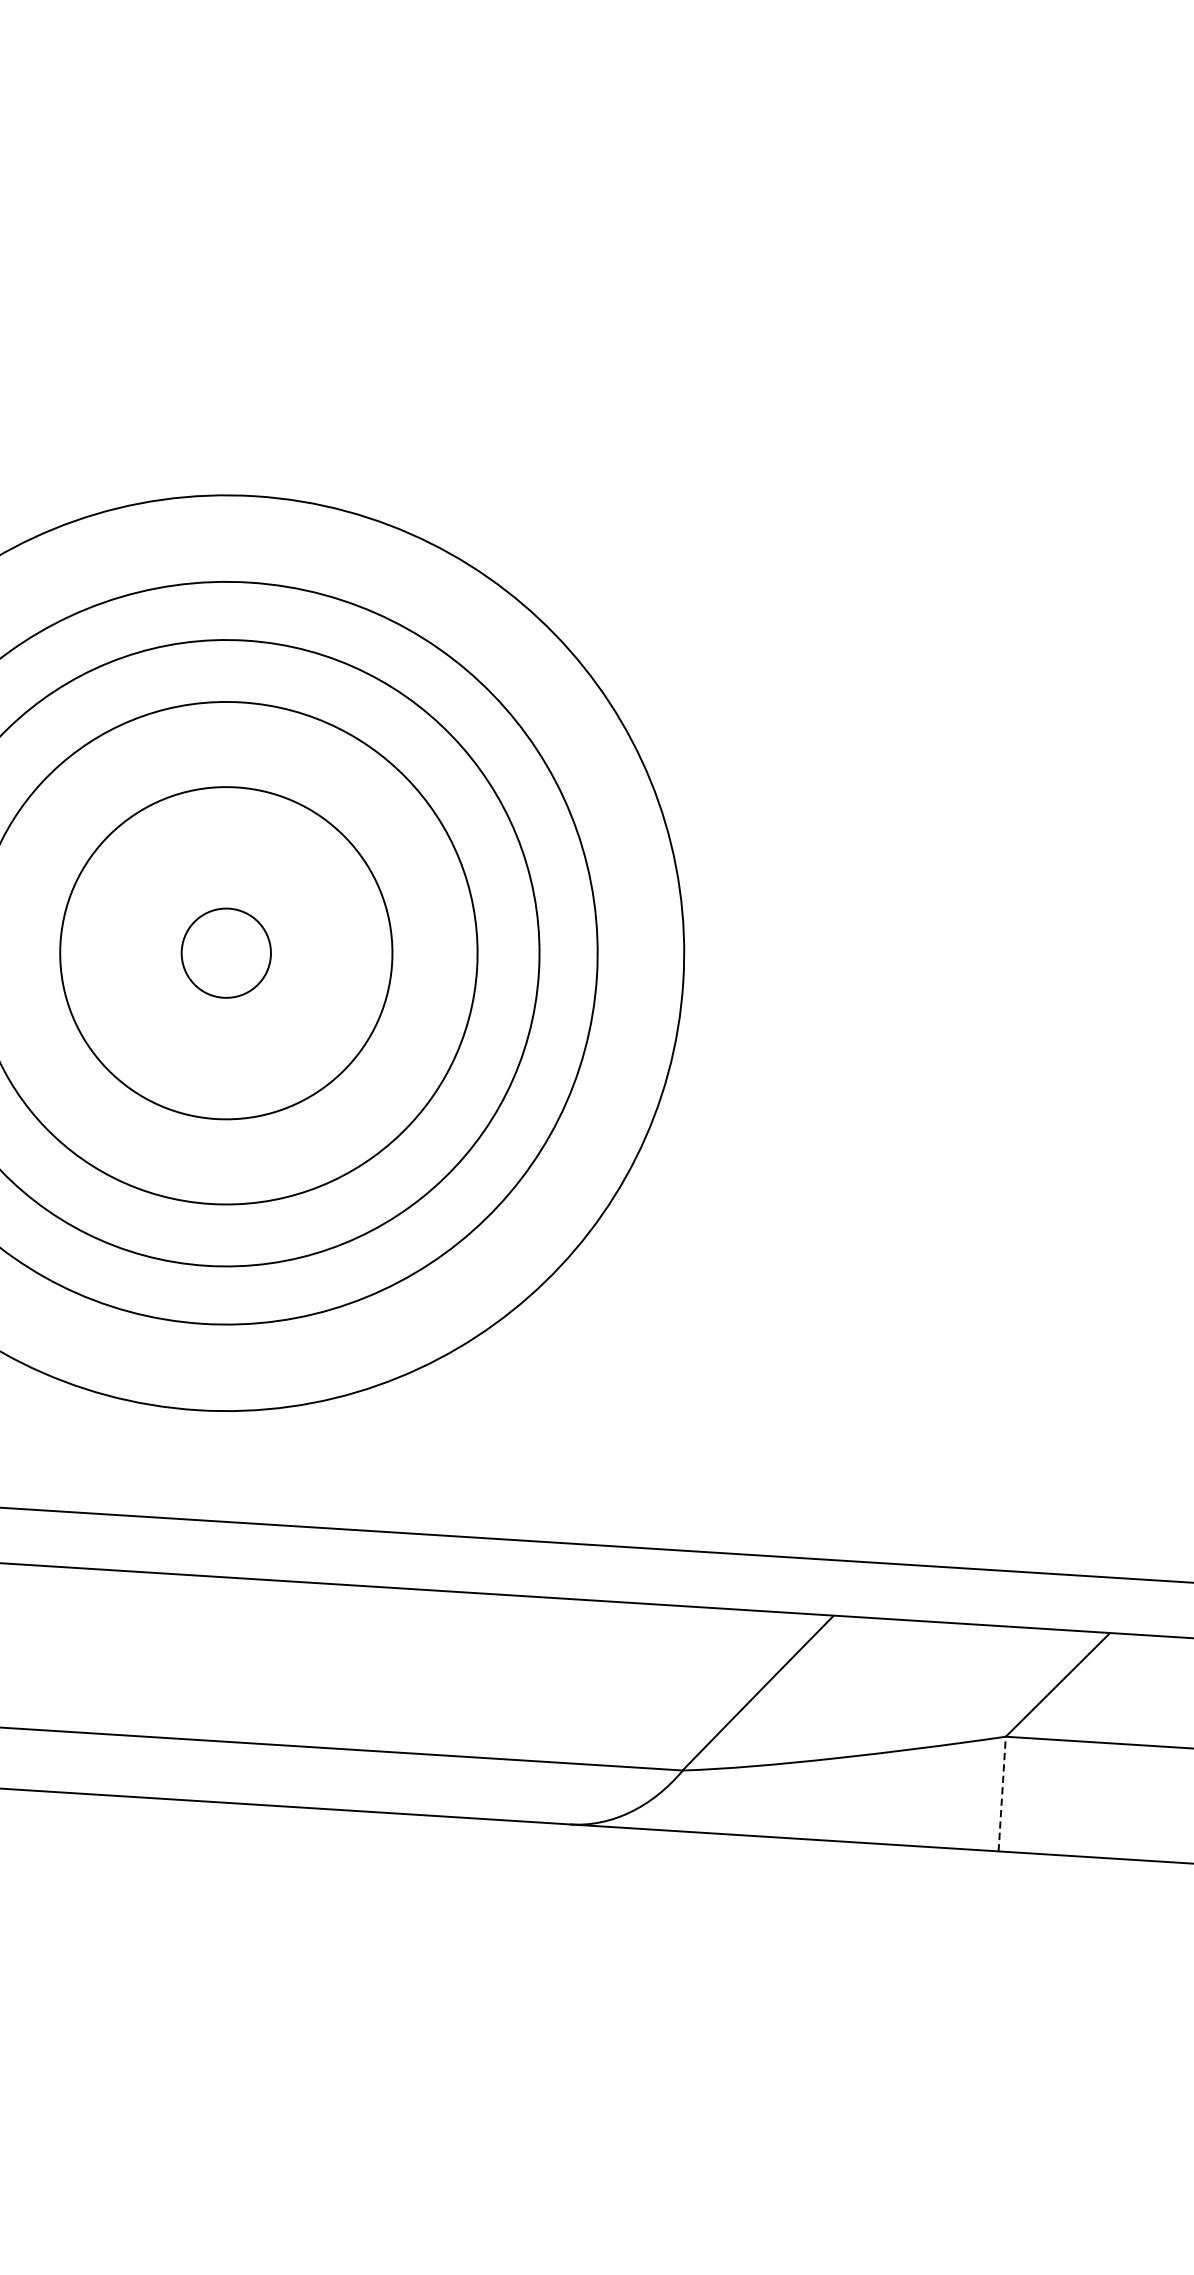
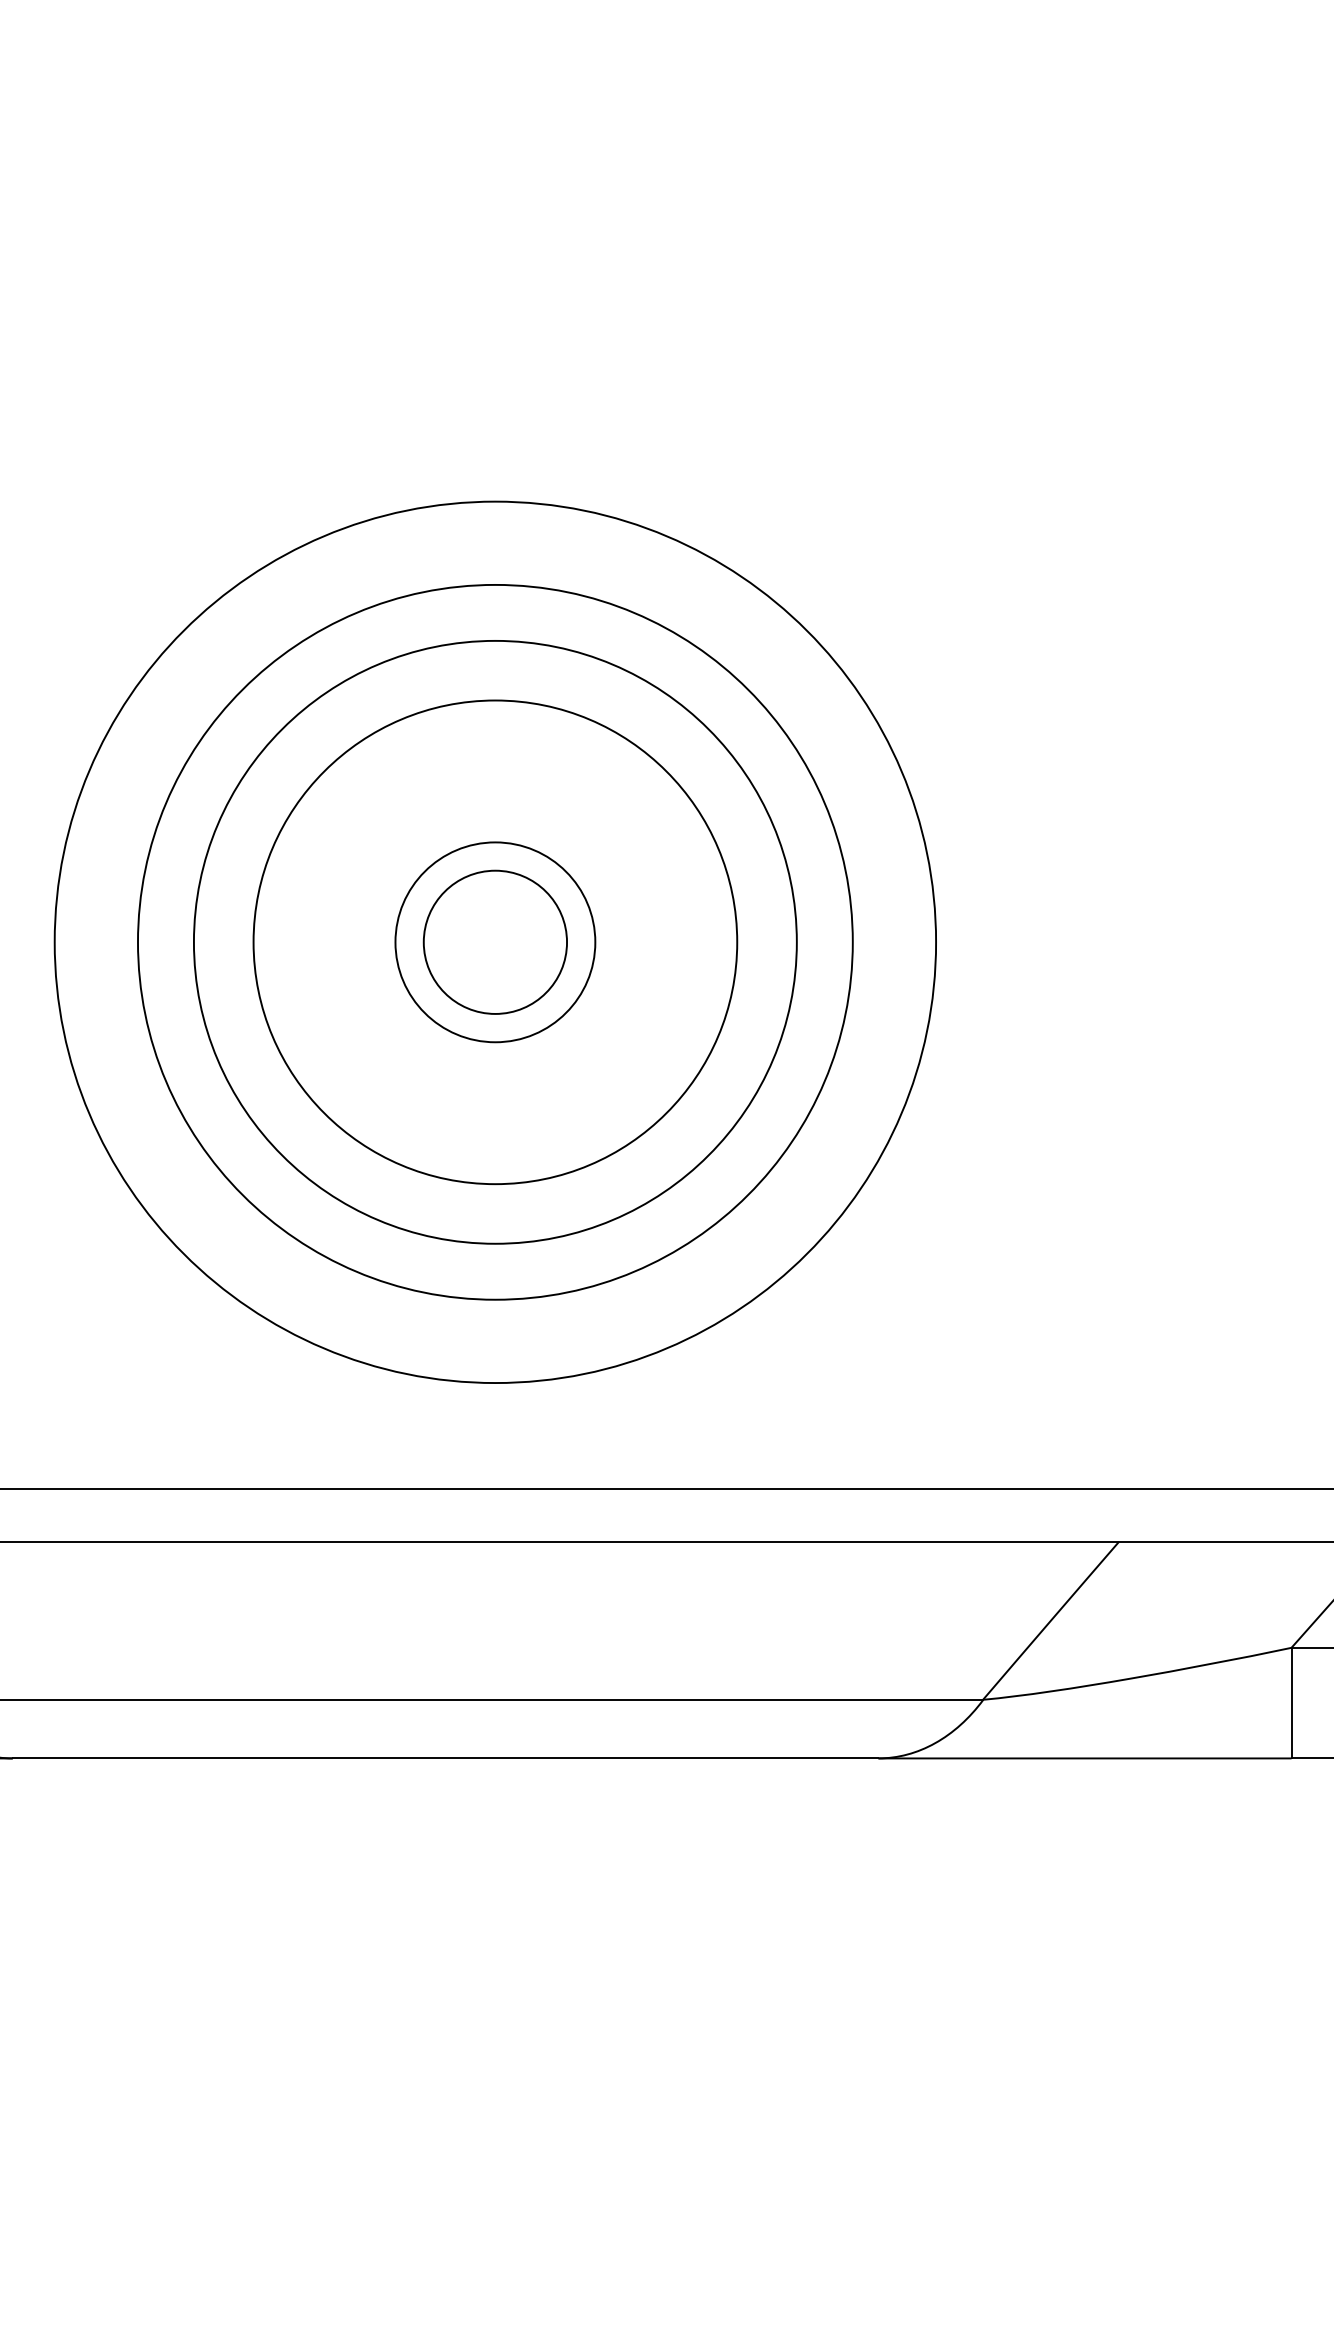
circle: (226, 952) -> (495, 941), size x1.67
circle: (226, 953) -> (495, 942), size x0.62
line: (1002, 1793) -> (1291, 1702), dashed -> solid

